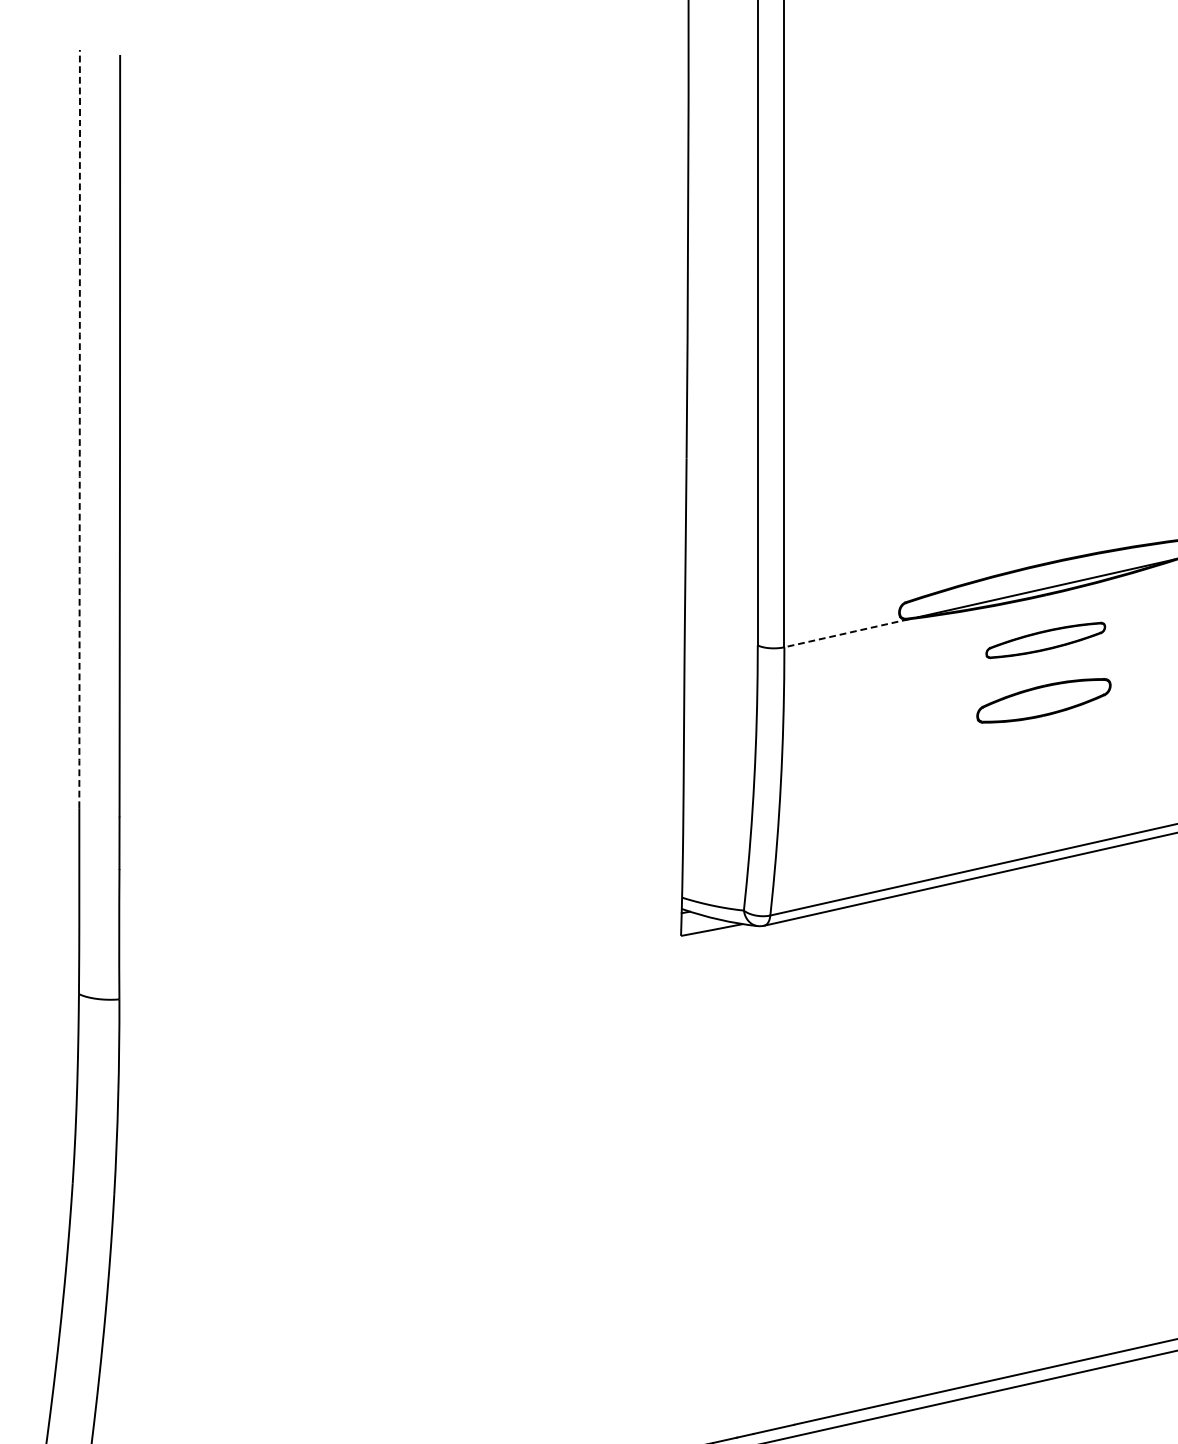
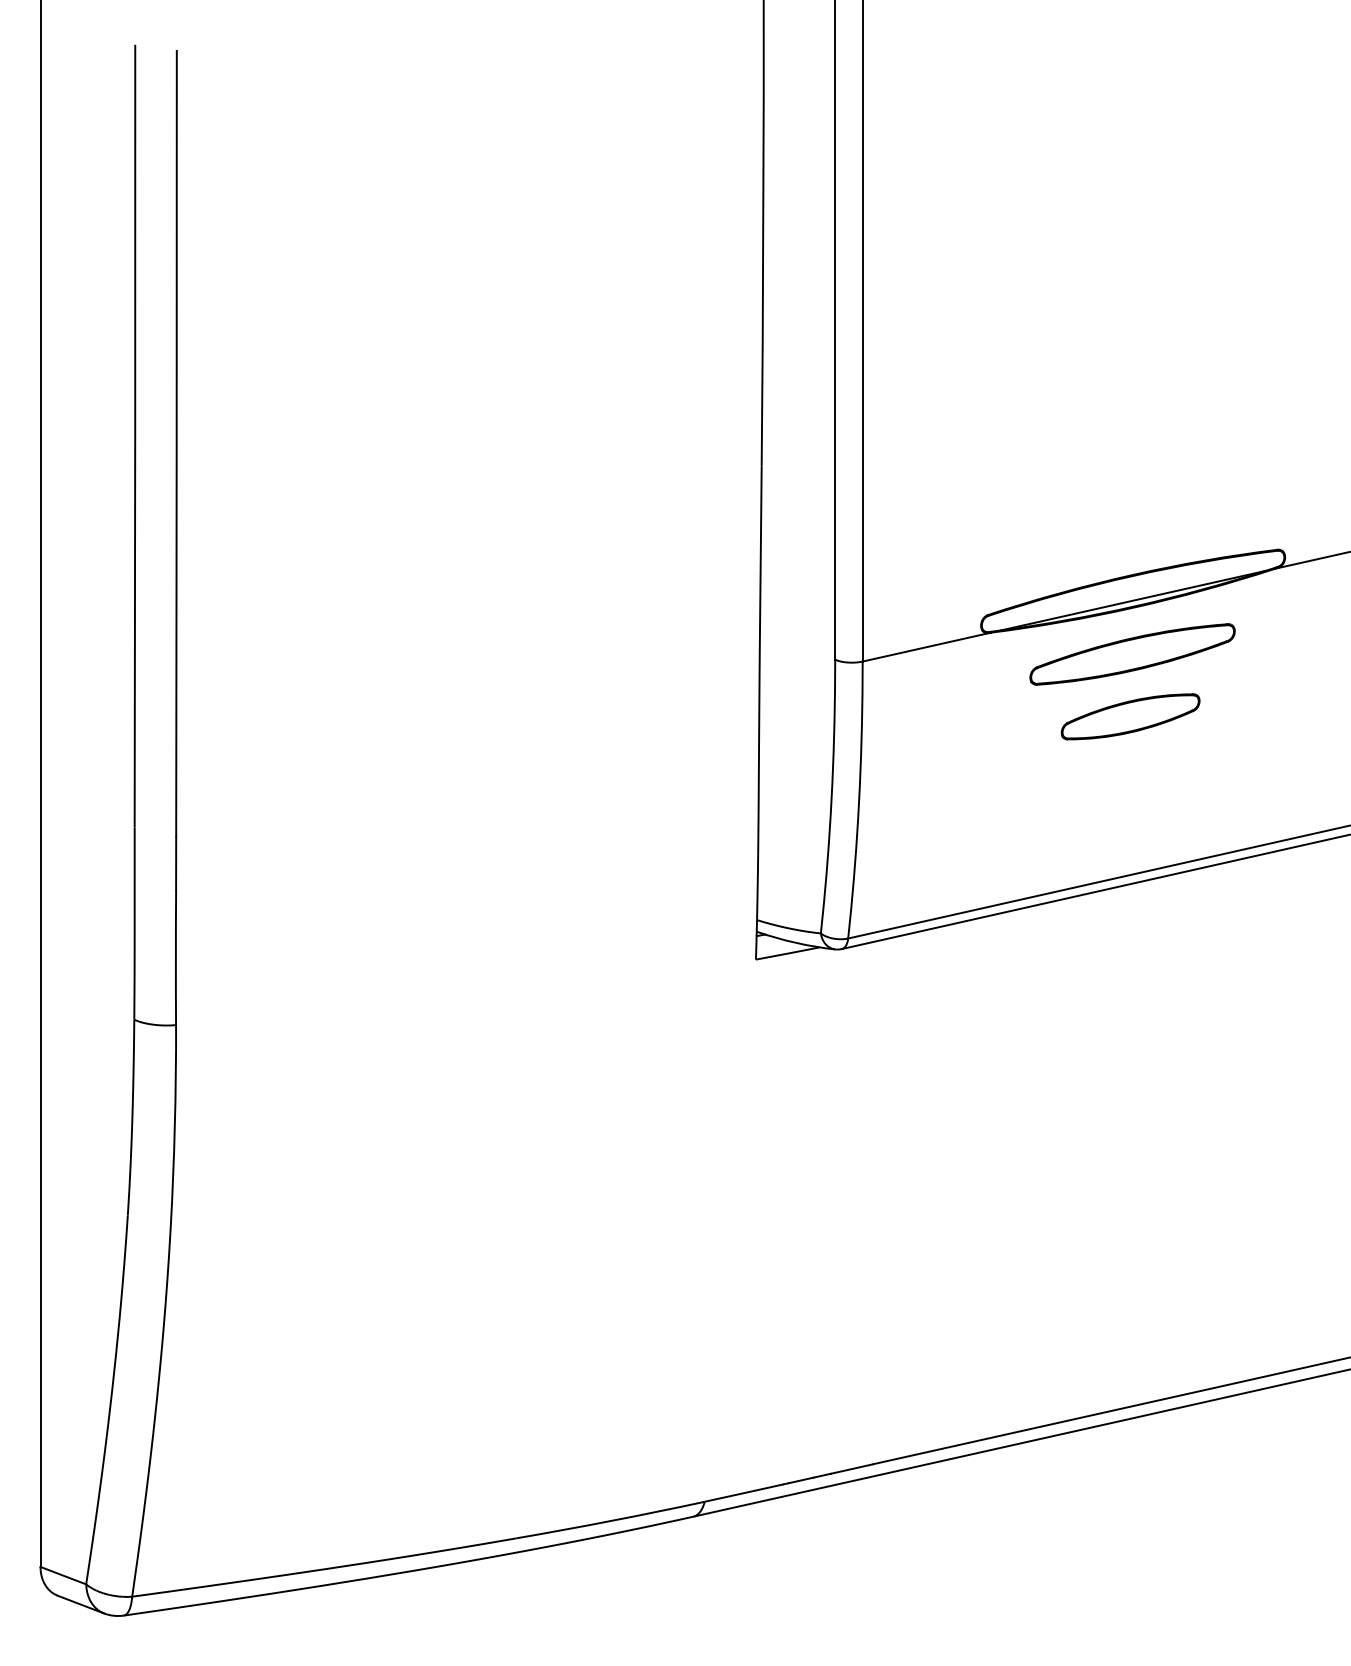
arc: (80, 429) -> (135, 436), dashed -> solid
line: (846, 633) -> (926, 647), dashed -> solid
part: (1045, 640) -> (1132, 654), size x1.67

